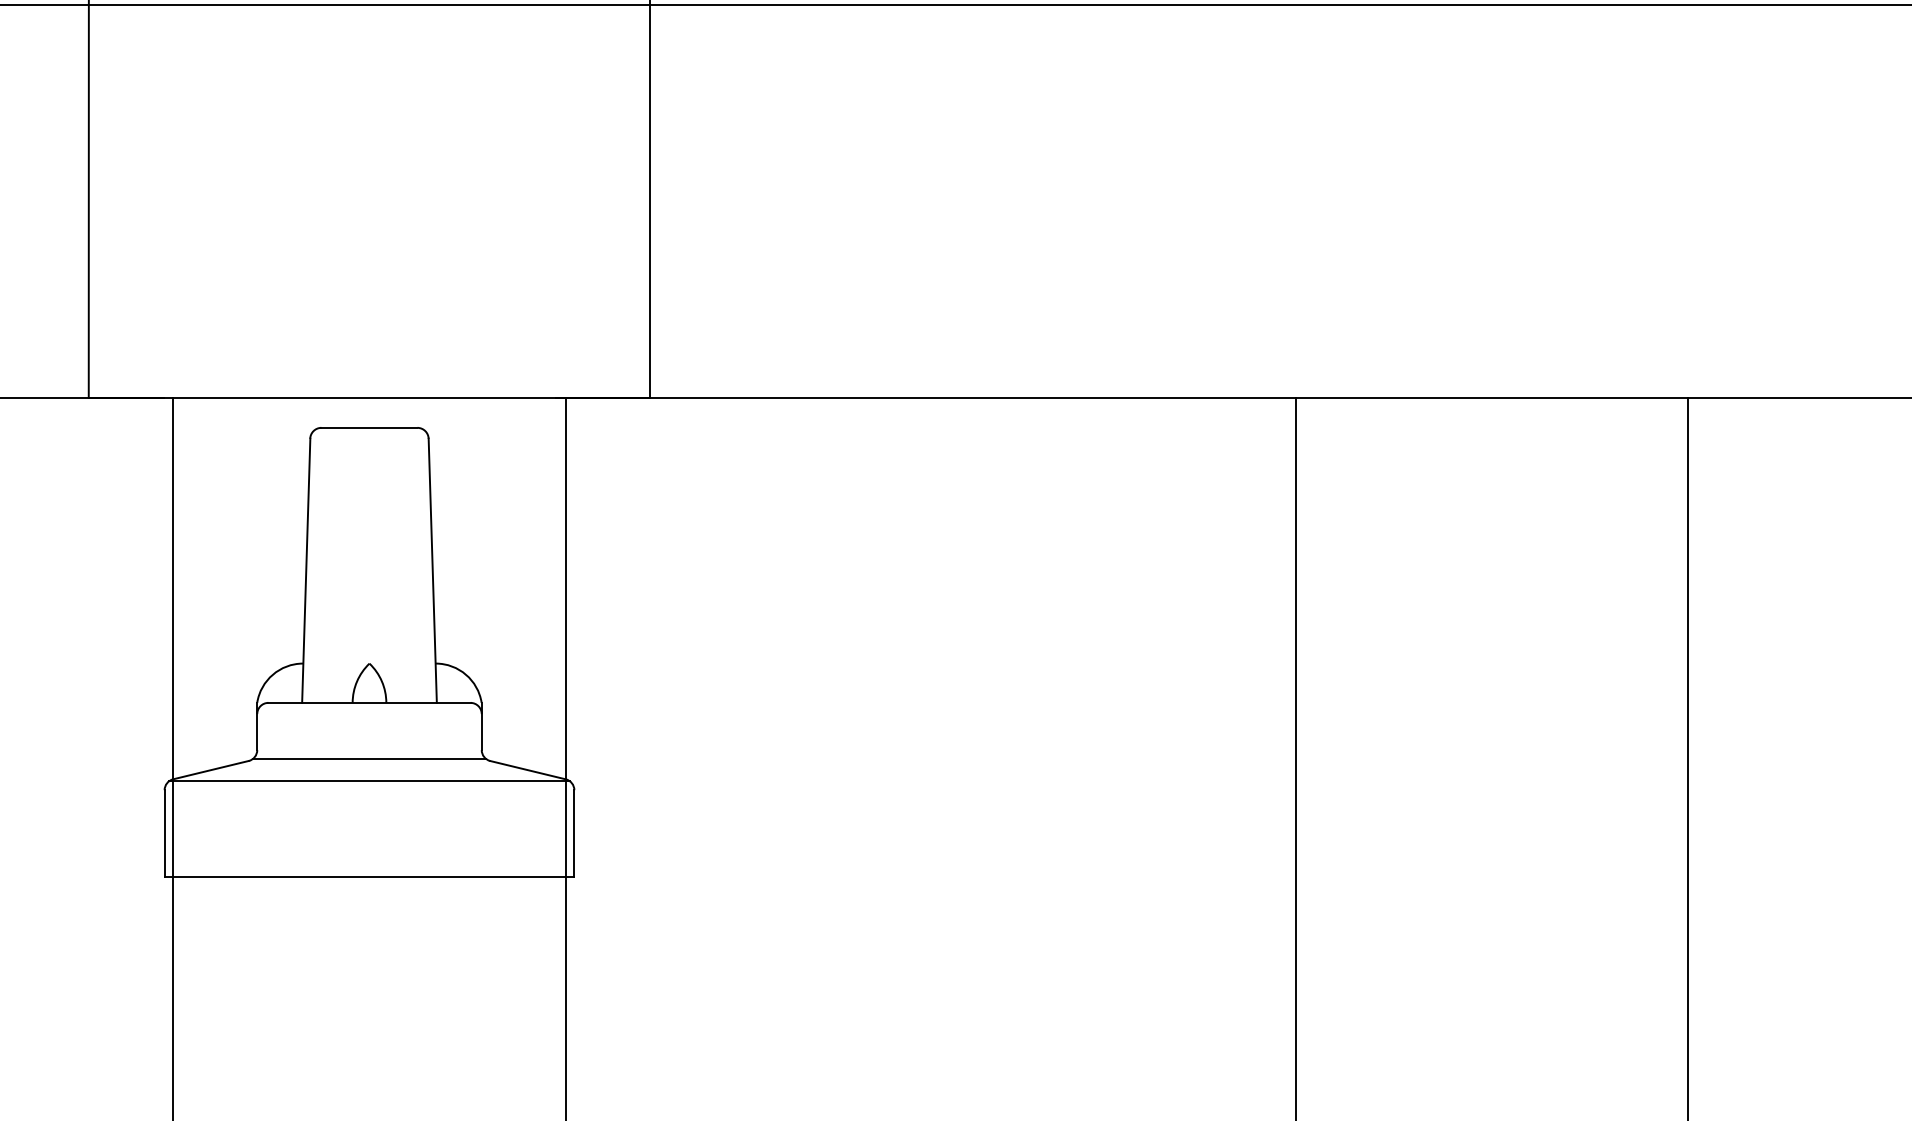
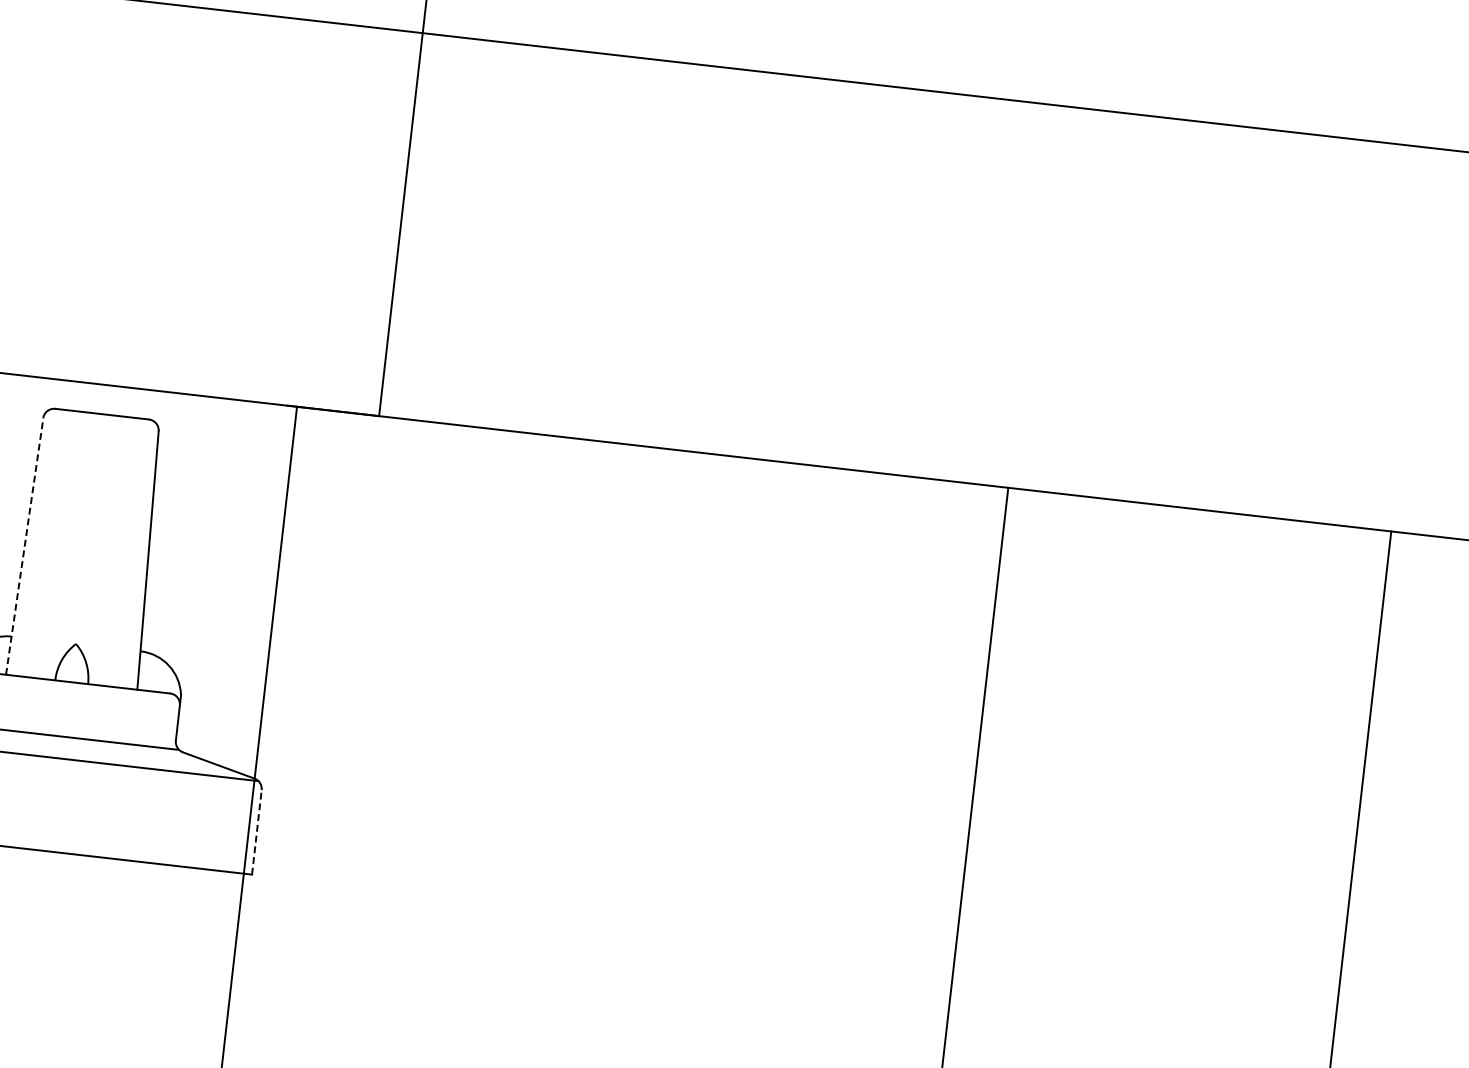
line: (306, 570) -> (24, 546), solid -> dashed
line: (574, 833) -> (257, 832), solid -> dashed

